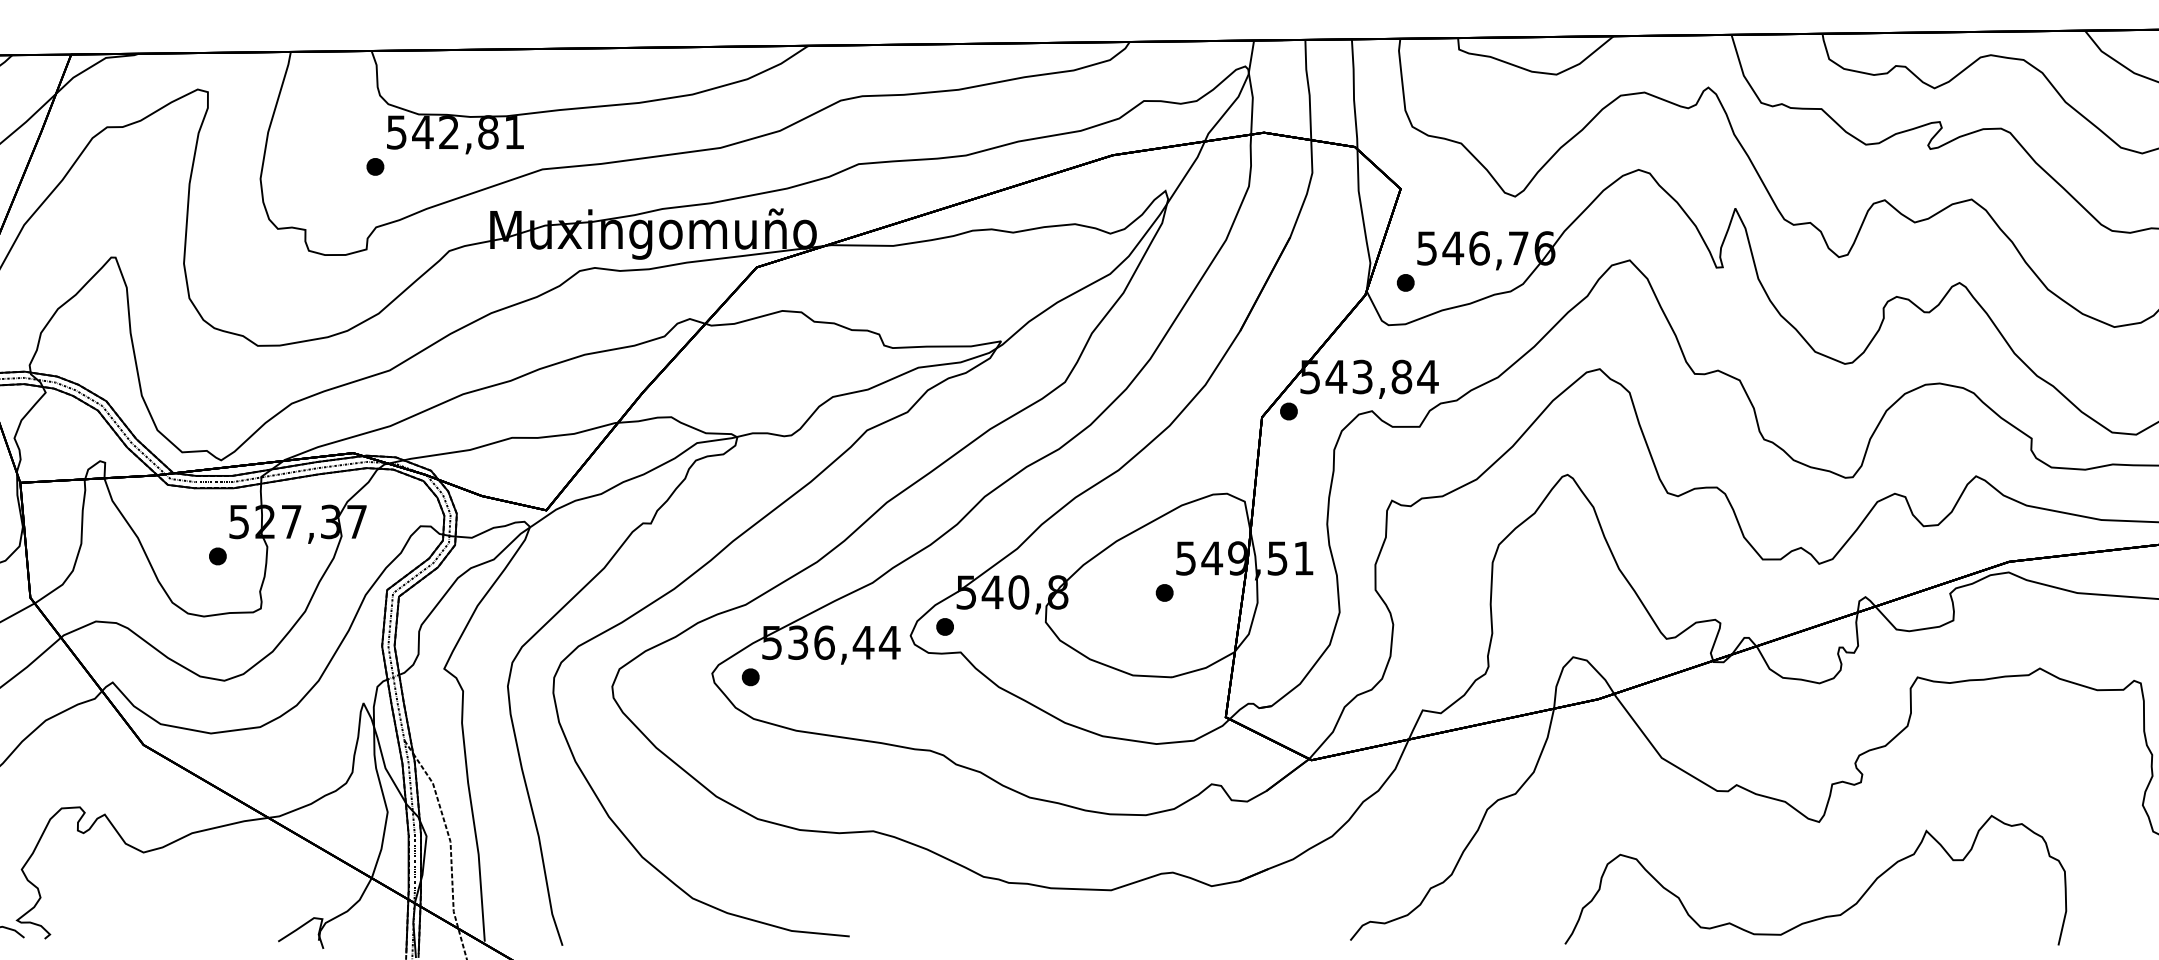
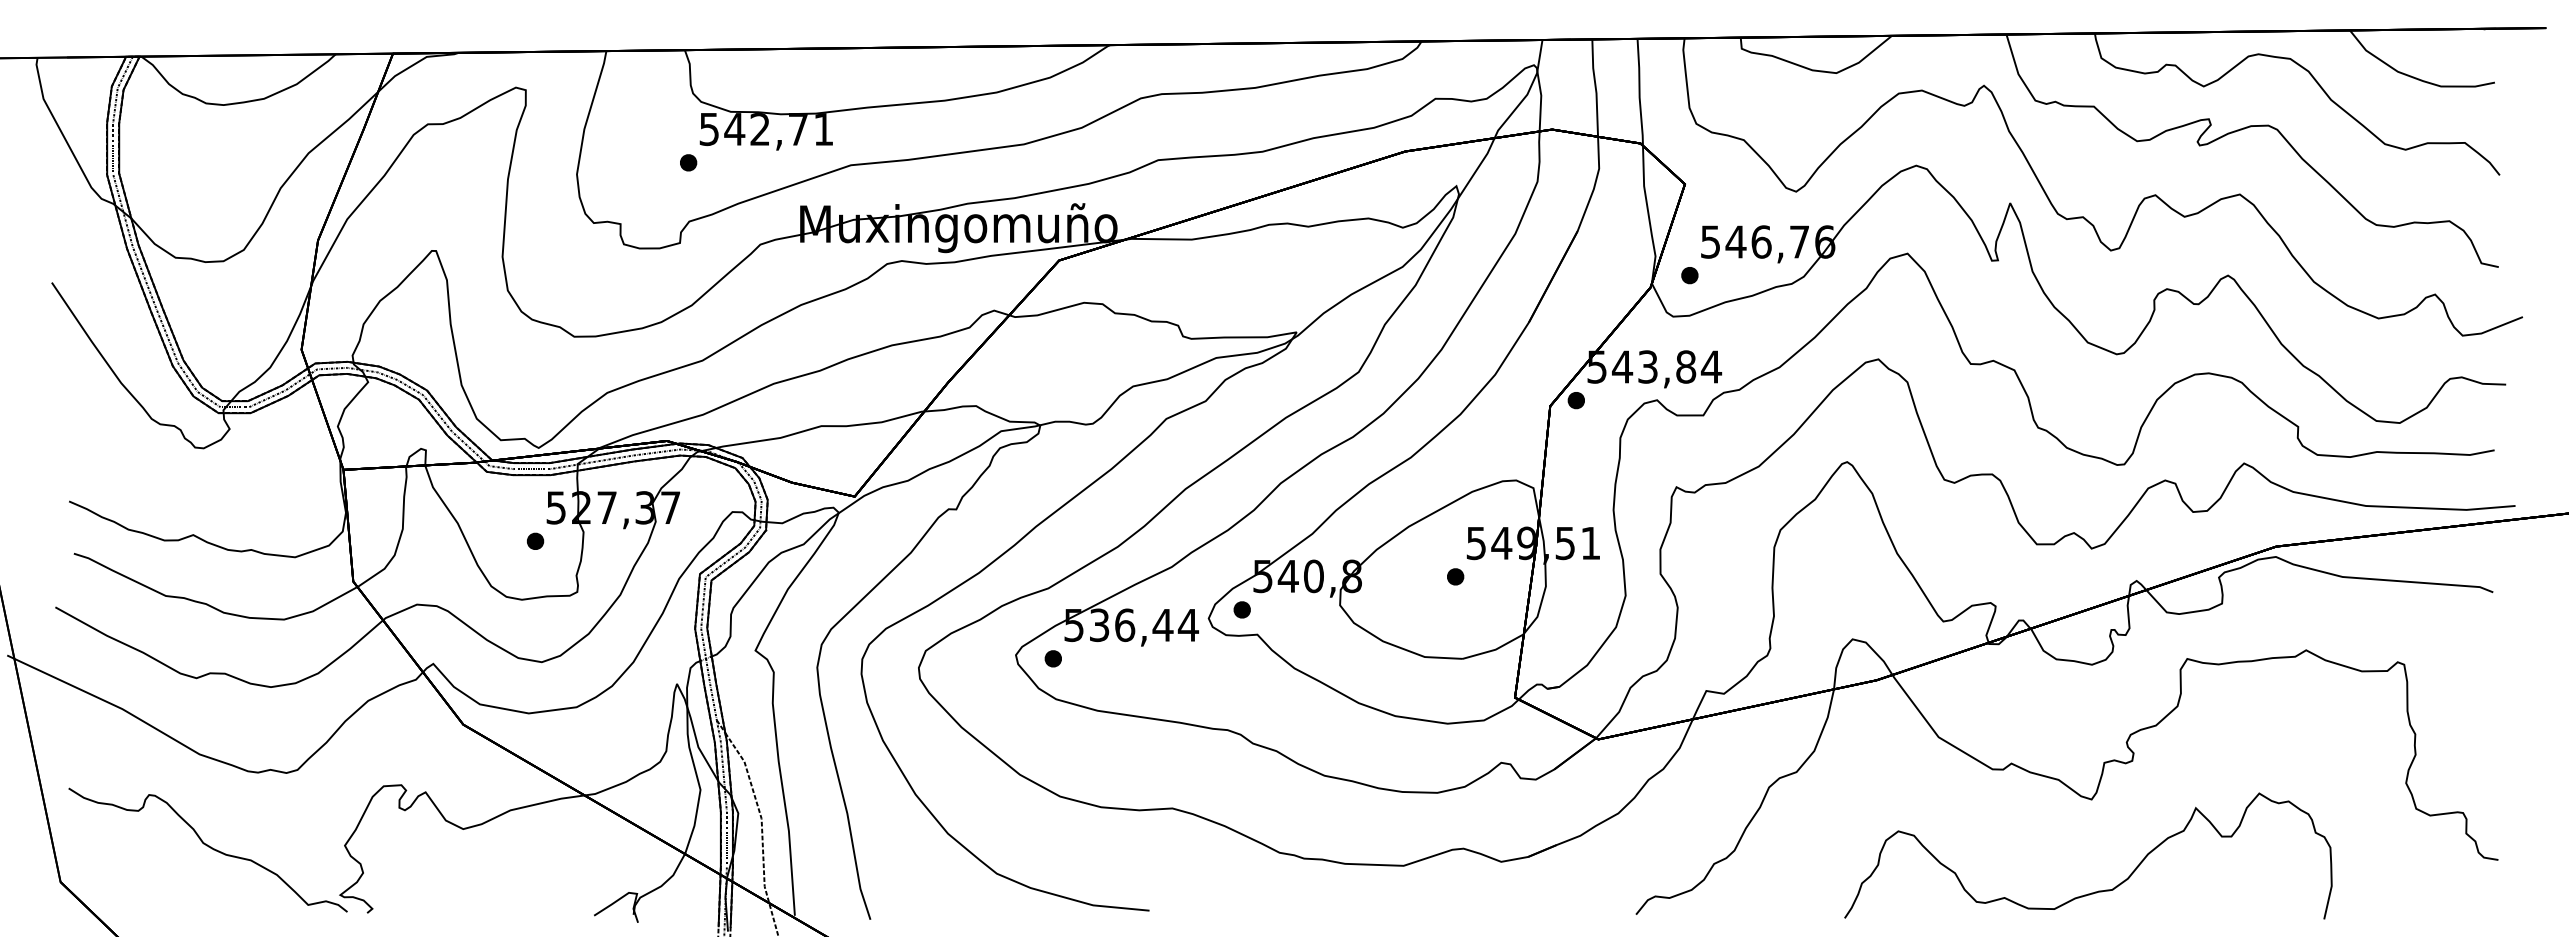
text: (488, 132) -> (798, 129), 542,81 -> 542,71

